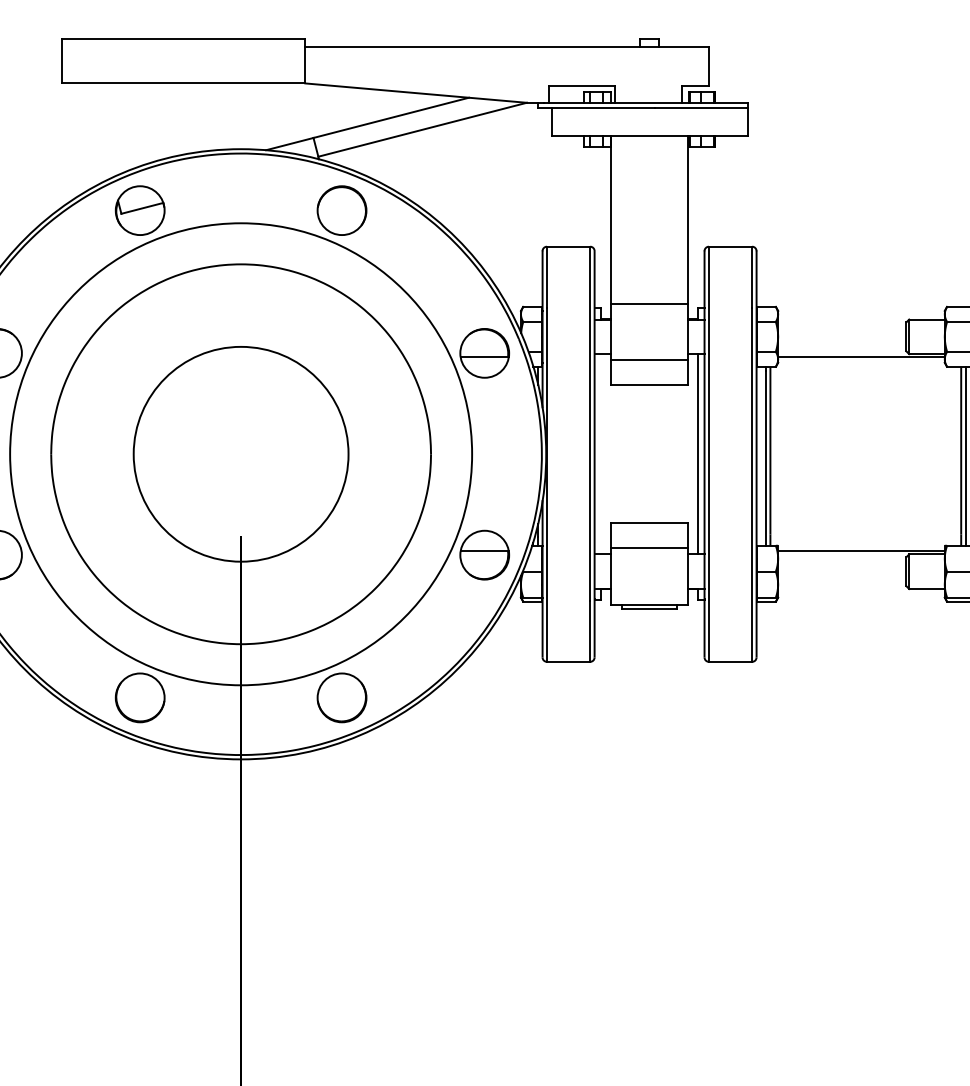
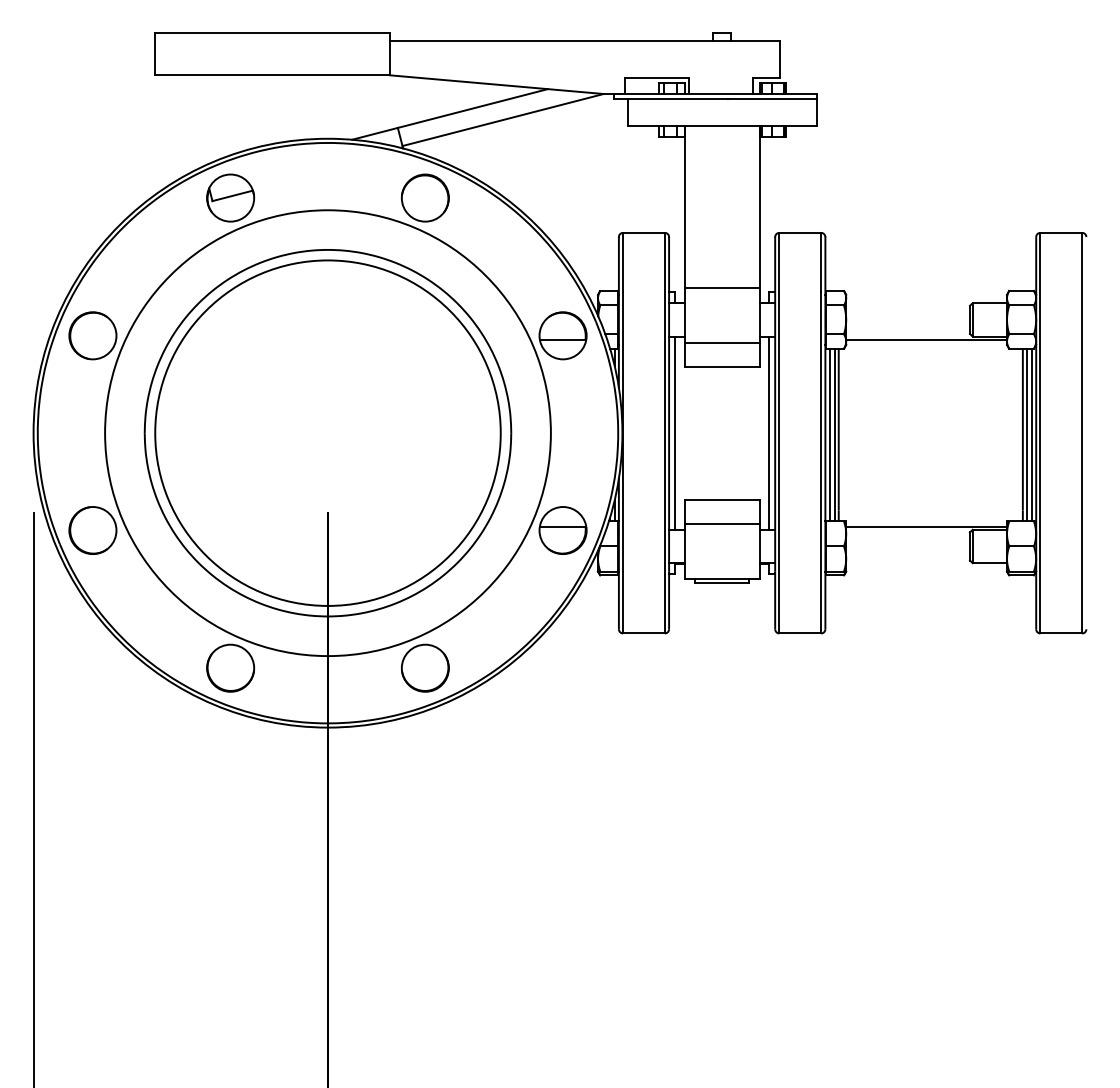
circle: (240, 453) -> (327, 432), size x1.67
line: (601, 453) -> (675, 432), added
line: (760, 455) -> (829, 434), added

